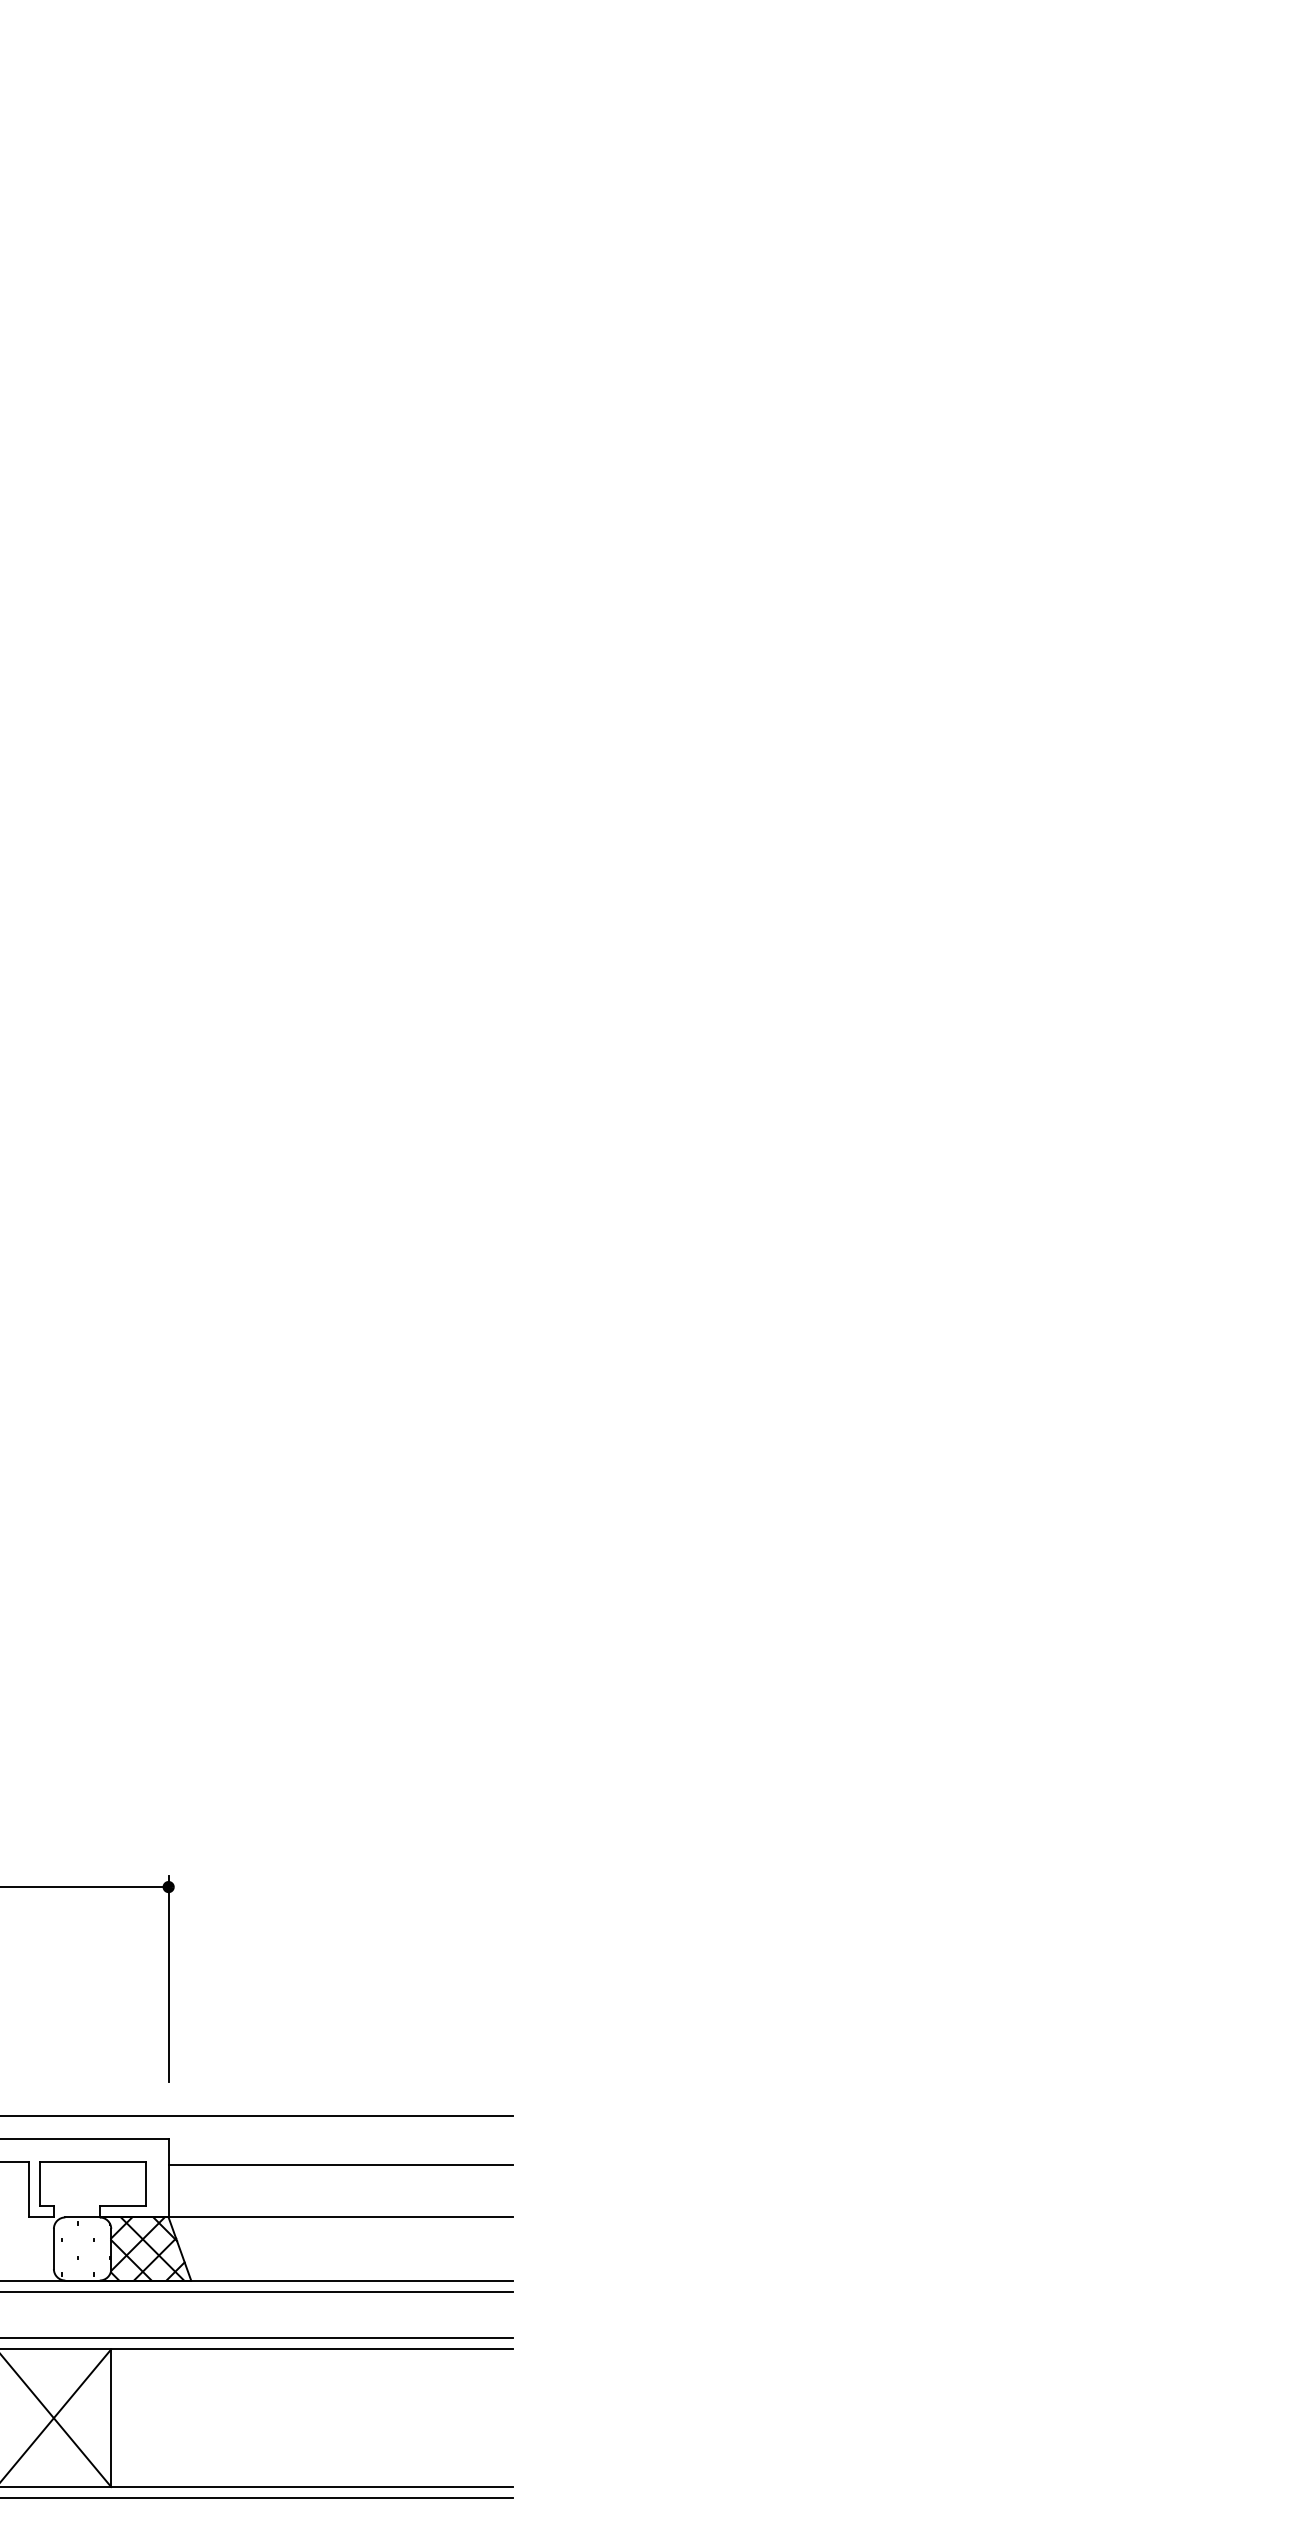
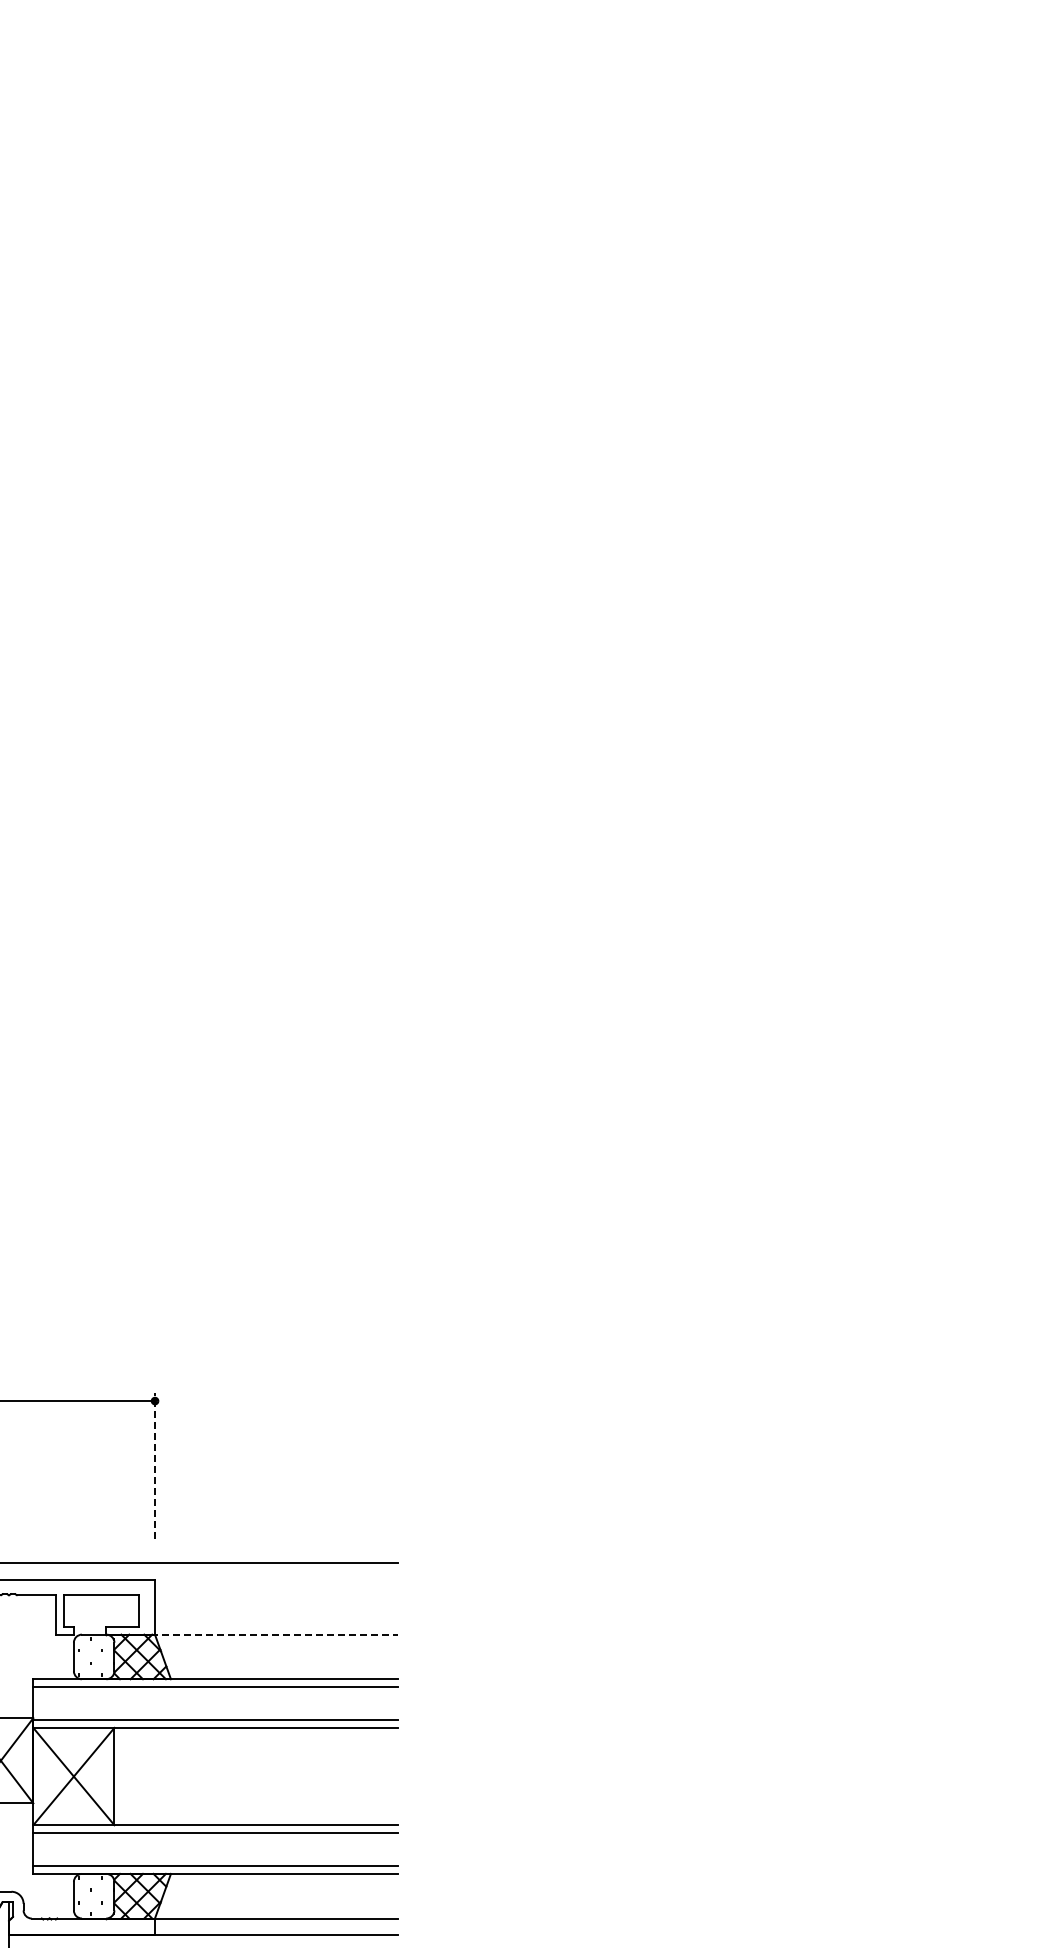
line: (169, 1978) -> (155, 1465), solid -> dashed
line: (340, 2164) -> (276, 1597), removed
line: (337, 2217) -> (274, 1634), solid -> dashed

